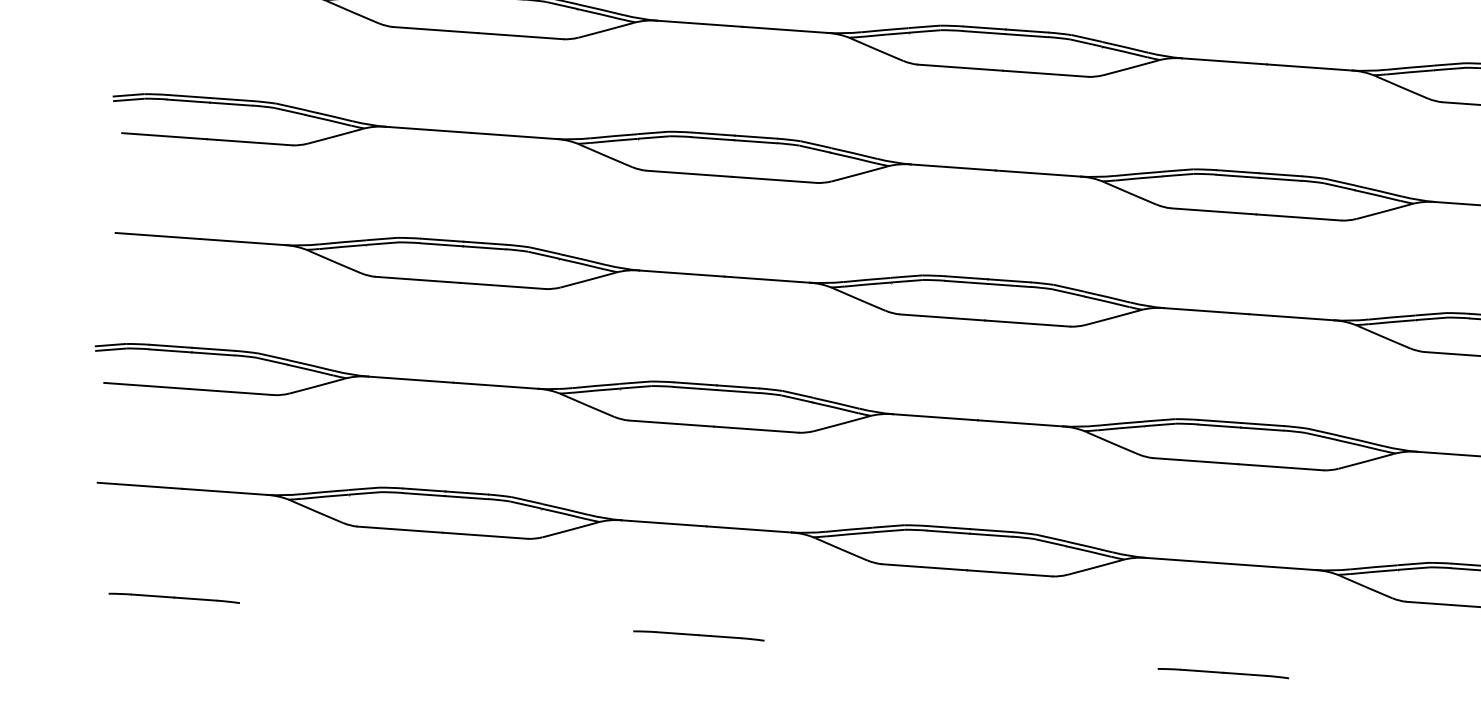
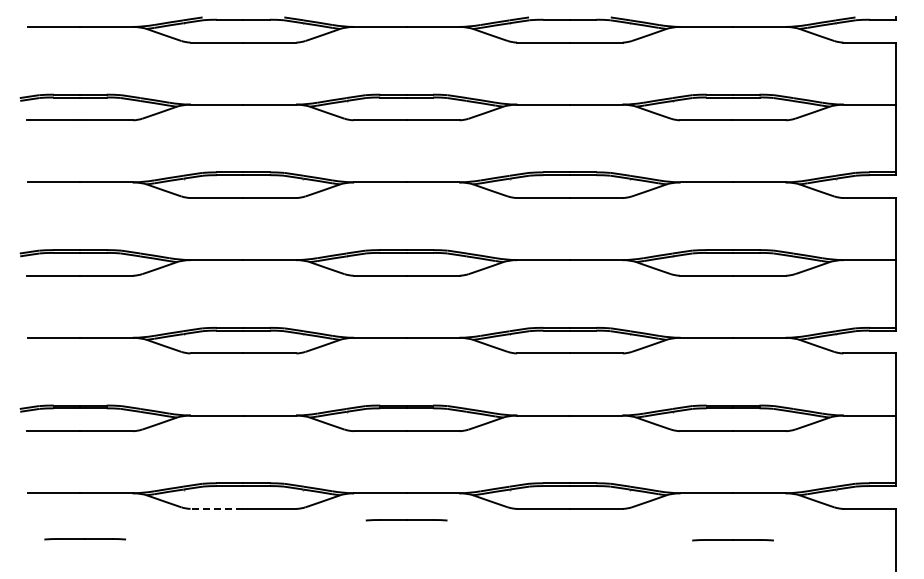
line: (399, 528) -> (216, 508), solid -> dashed
line: (173, 598) -> (84, 539), moved
line: (698, 636) -> (406, 520), moved
line: (1222, 673) -> (732, 540), moved

